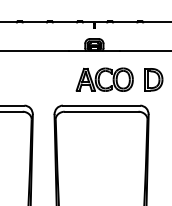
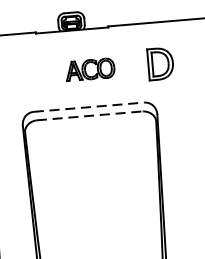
part: (104, 79) -> (90, 69), size x0.6
line: (101, 105) -> (88, 107), solid -> dashed
line: (101, 111) -> (89, 115), solid -> dashed

